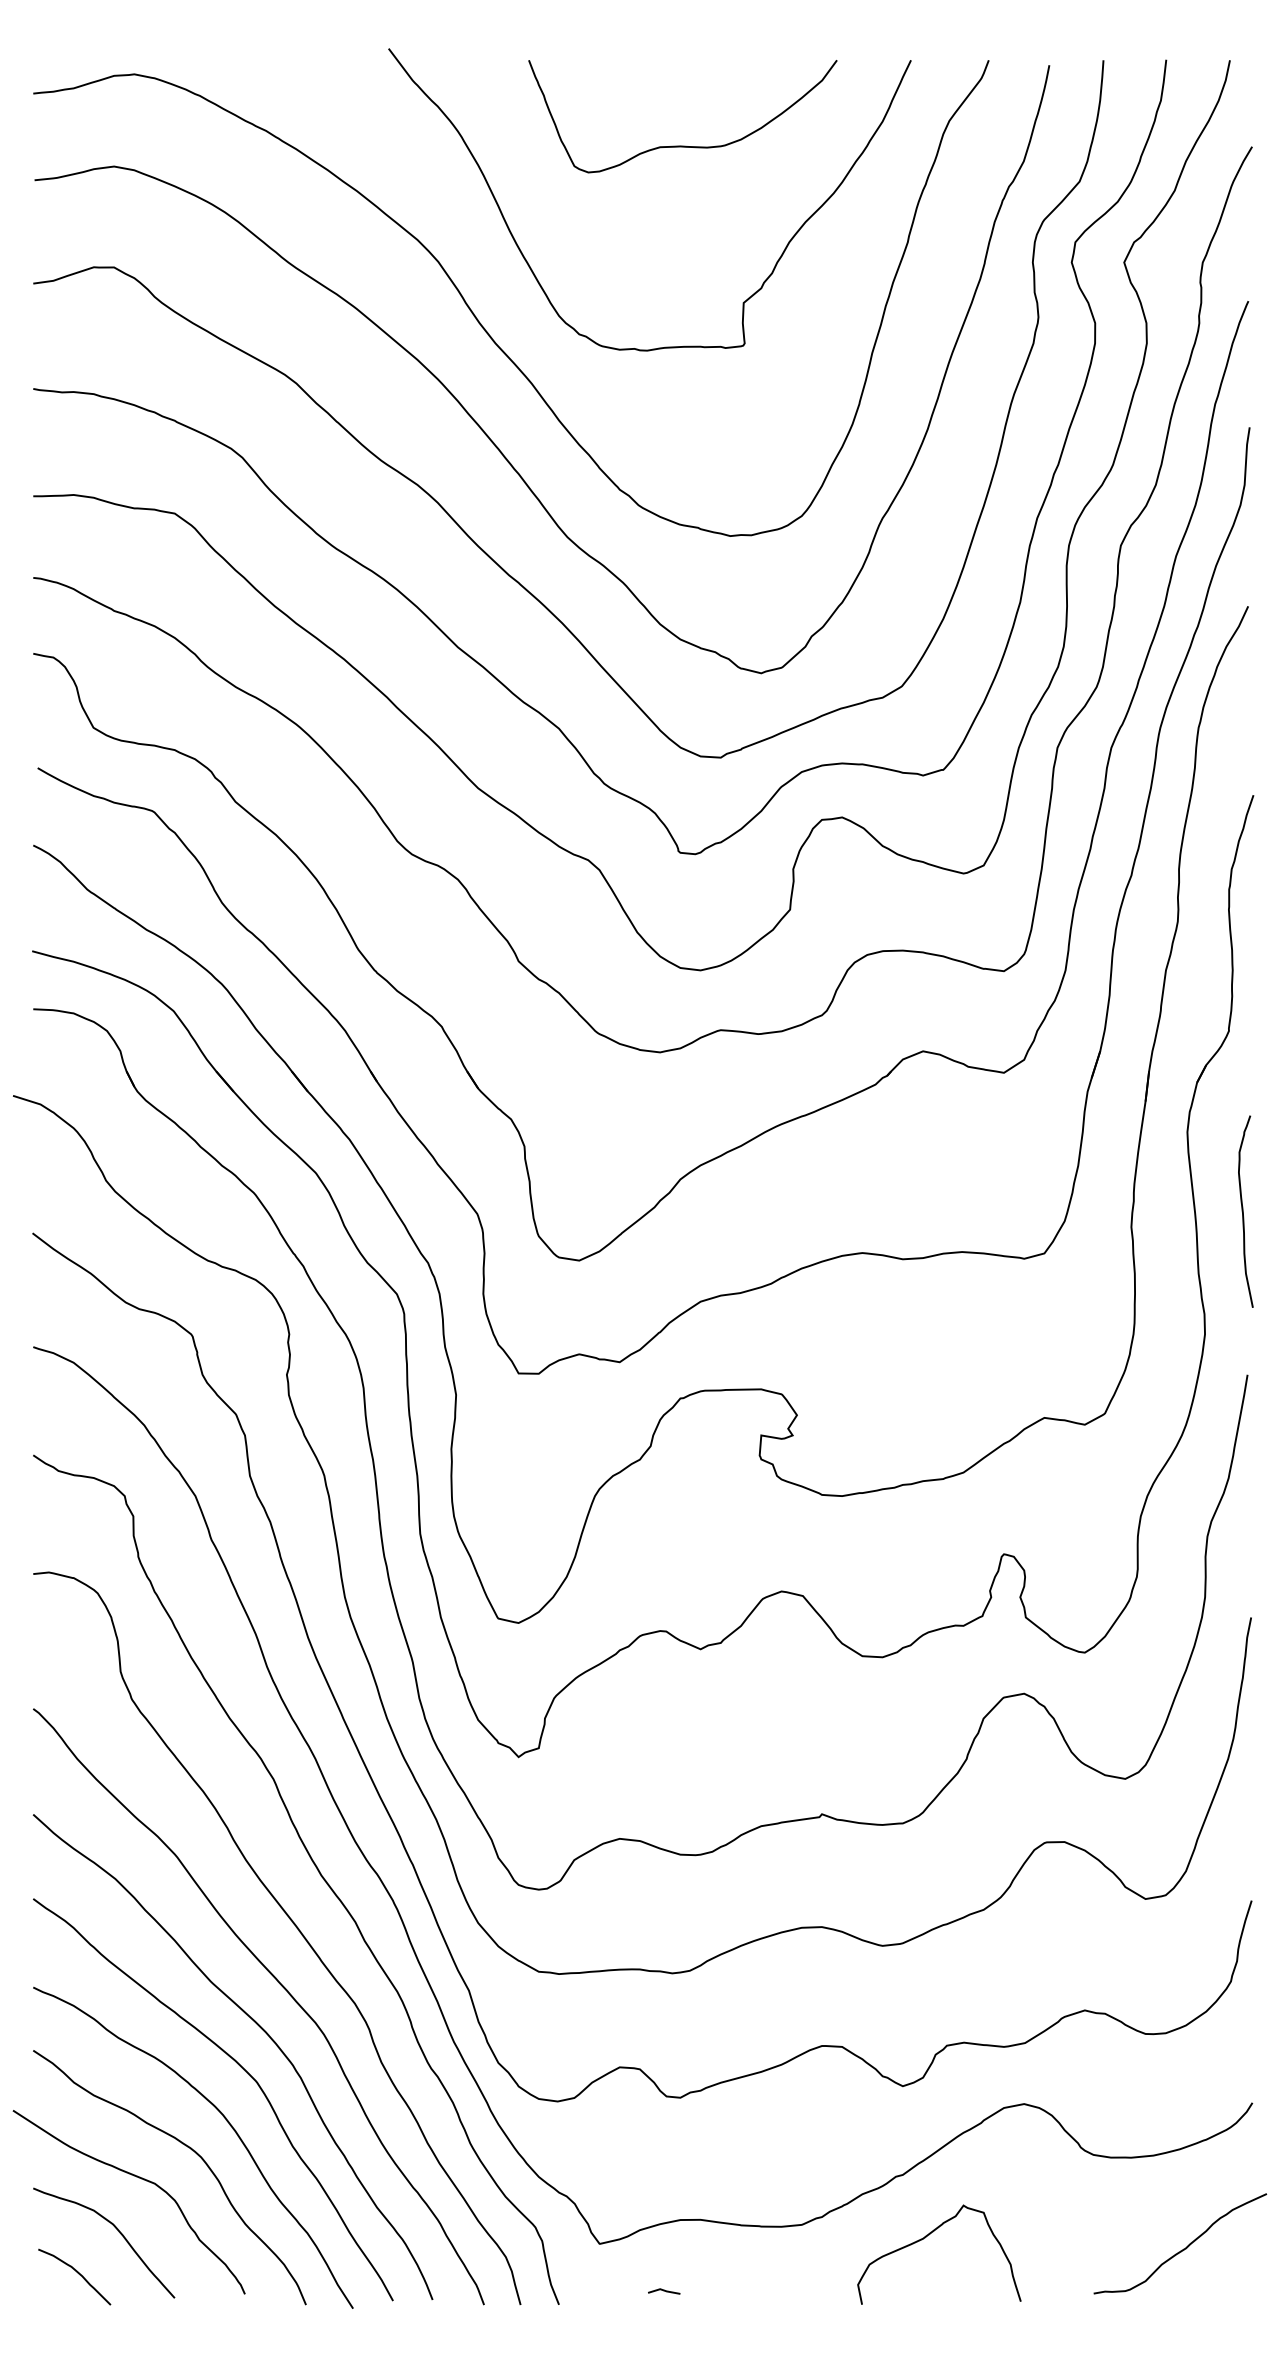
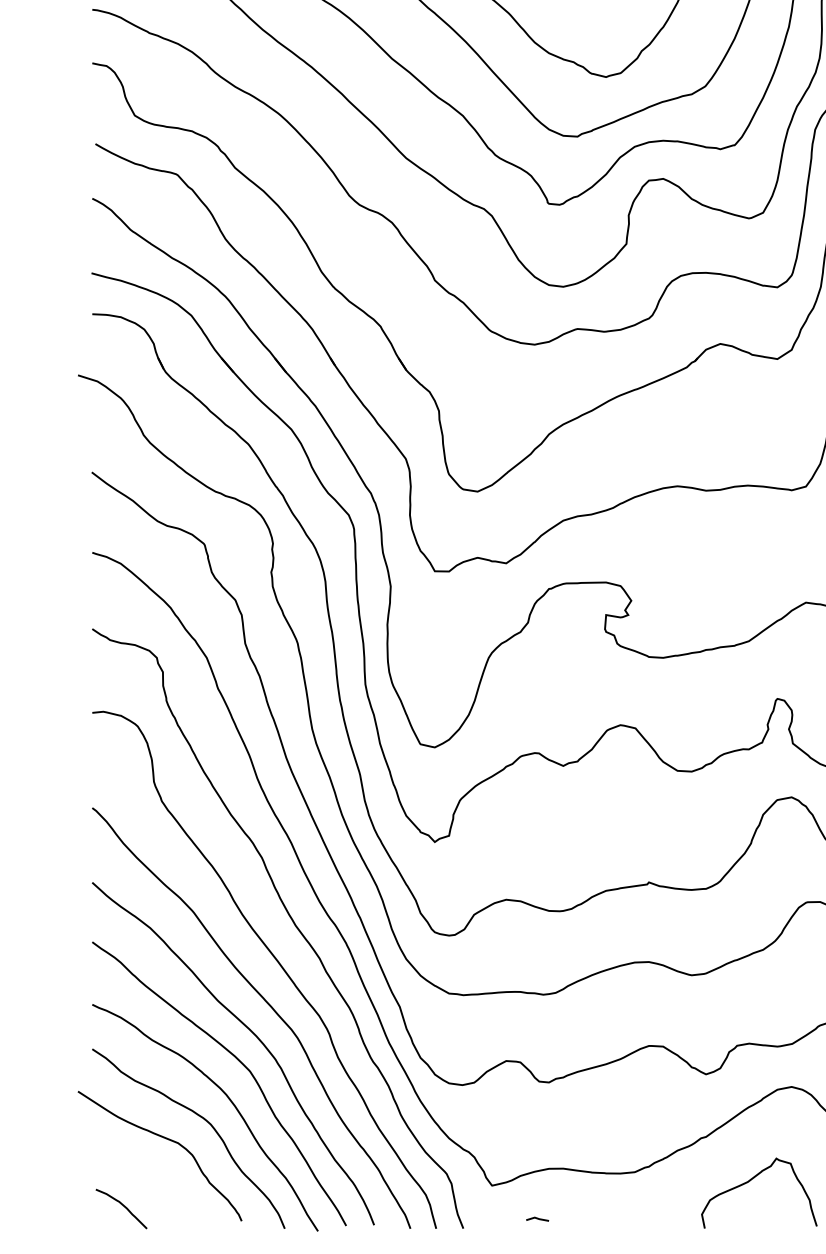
curve: (119, 2233) -> (153, 1178), removed
curve: (925, 2238) -> (749, 1181), moved

